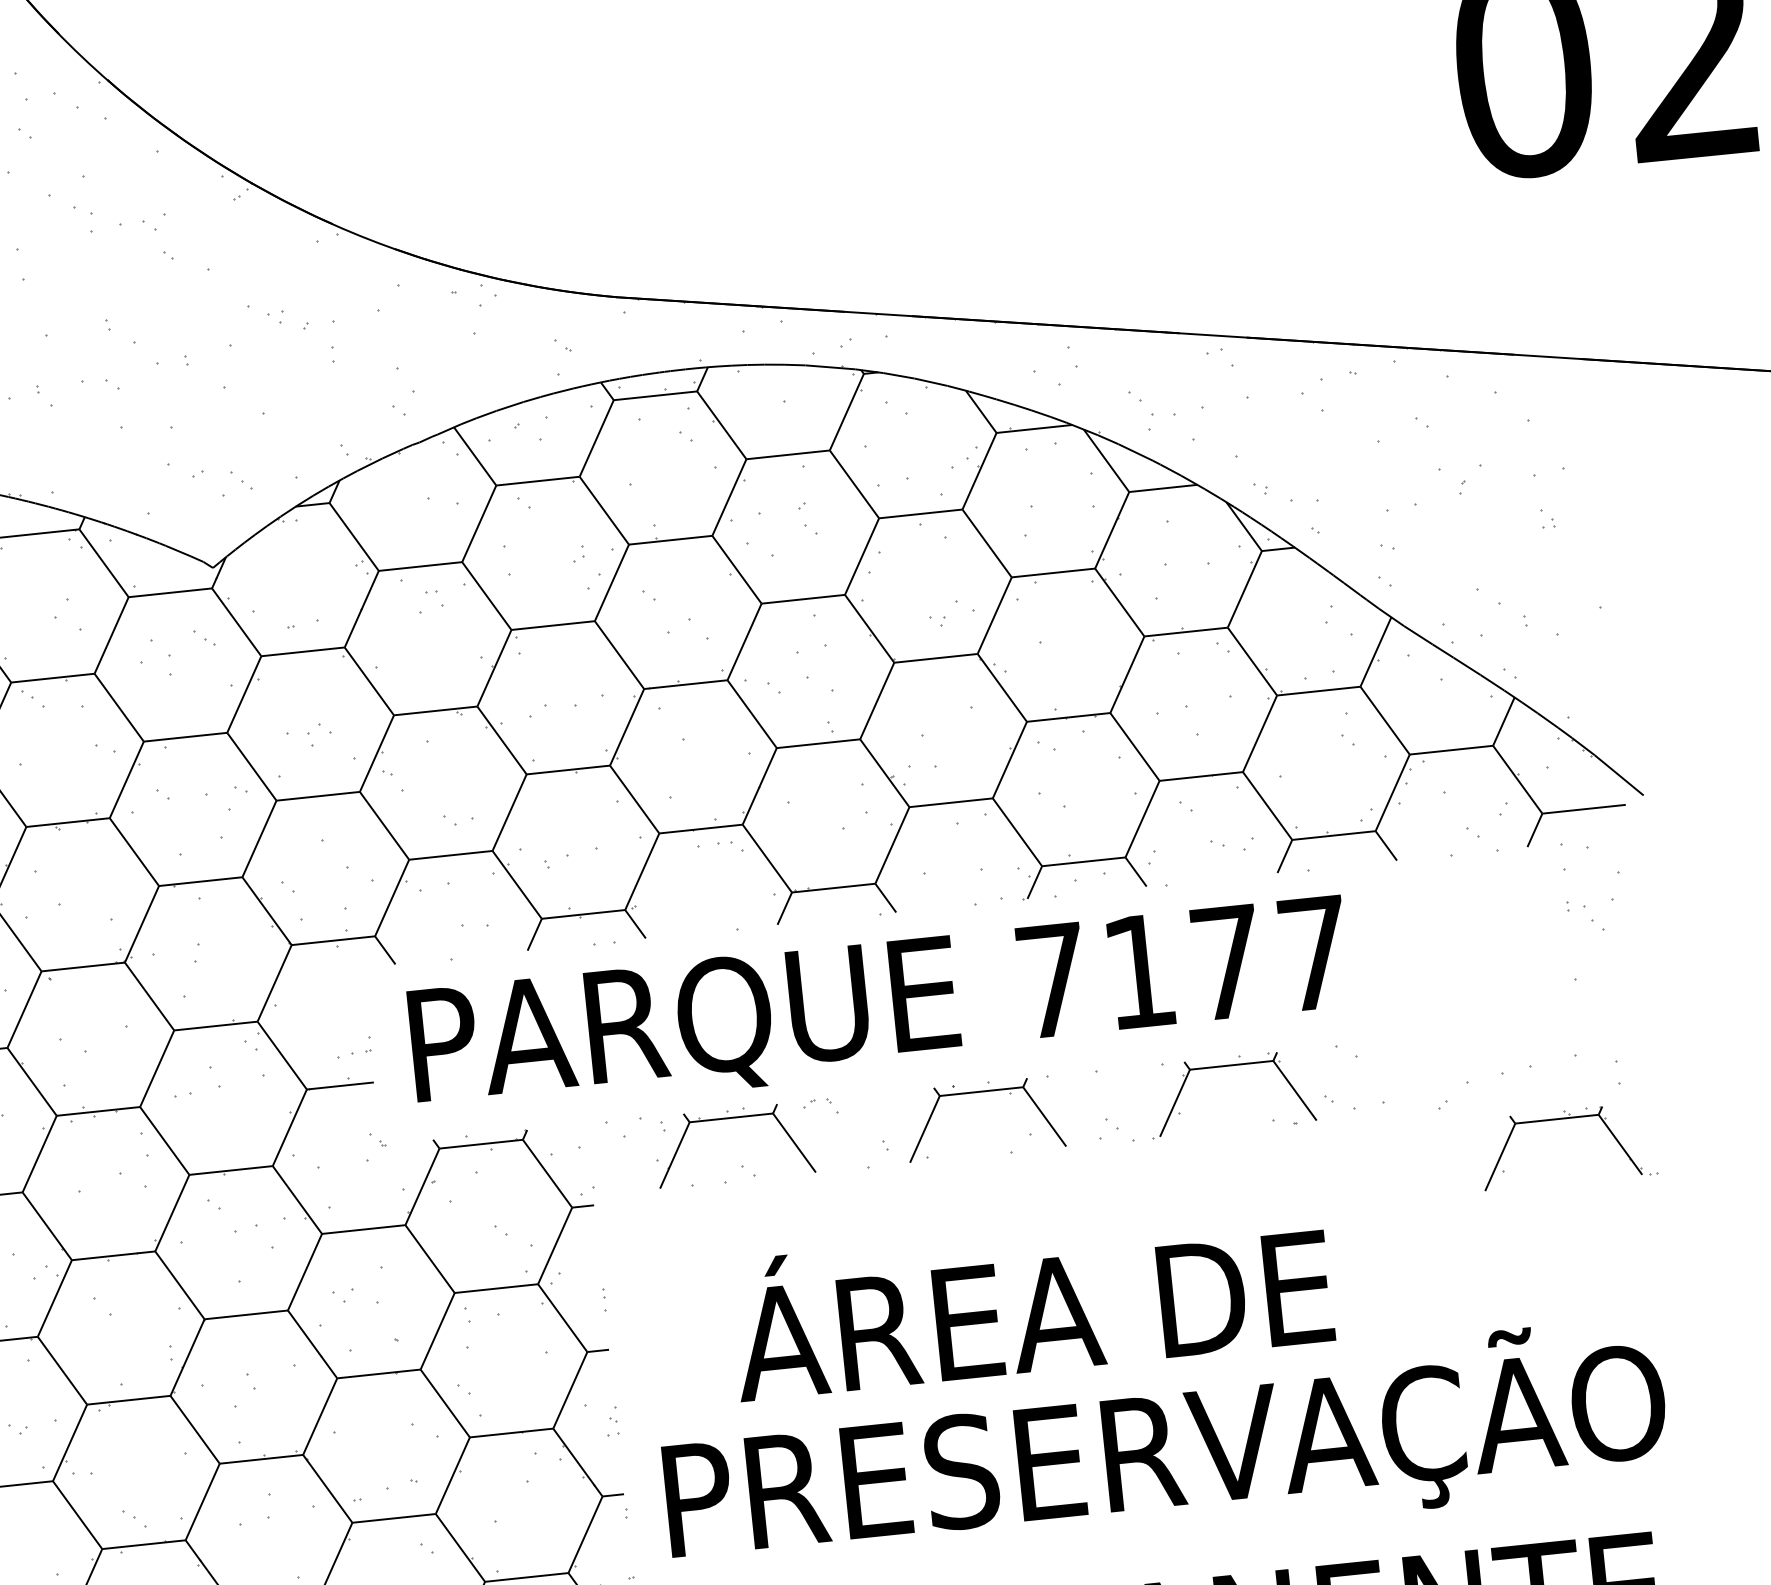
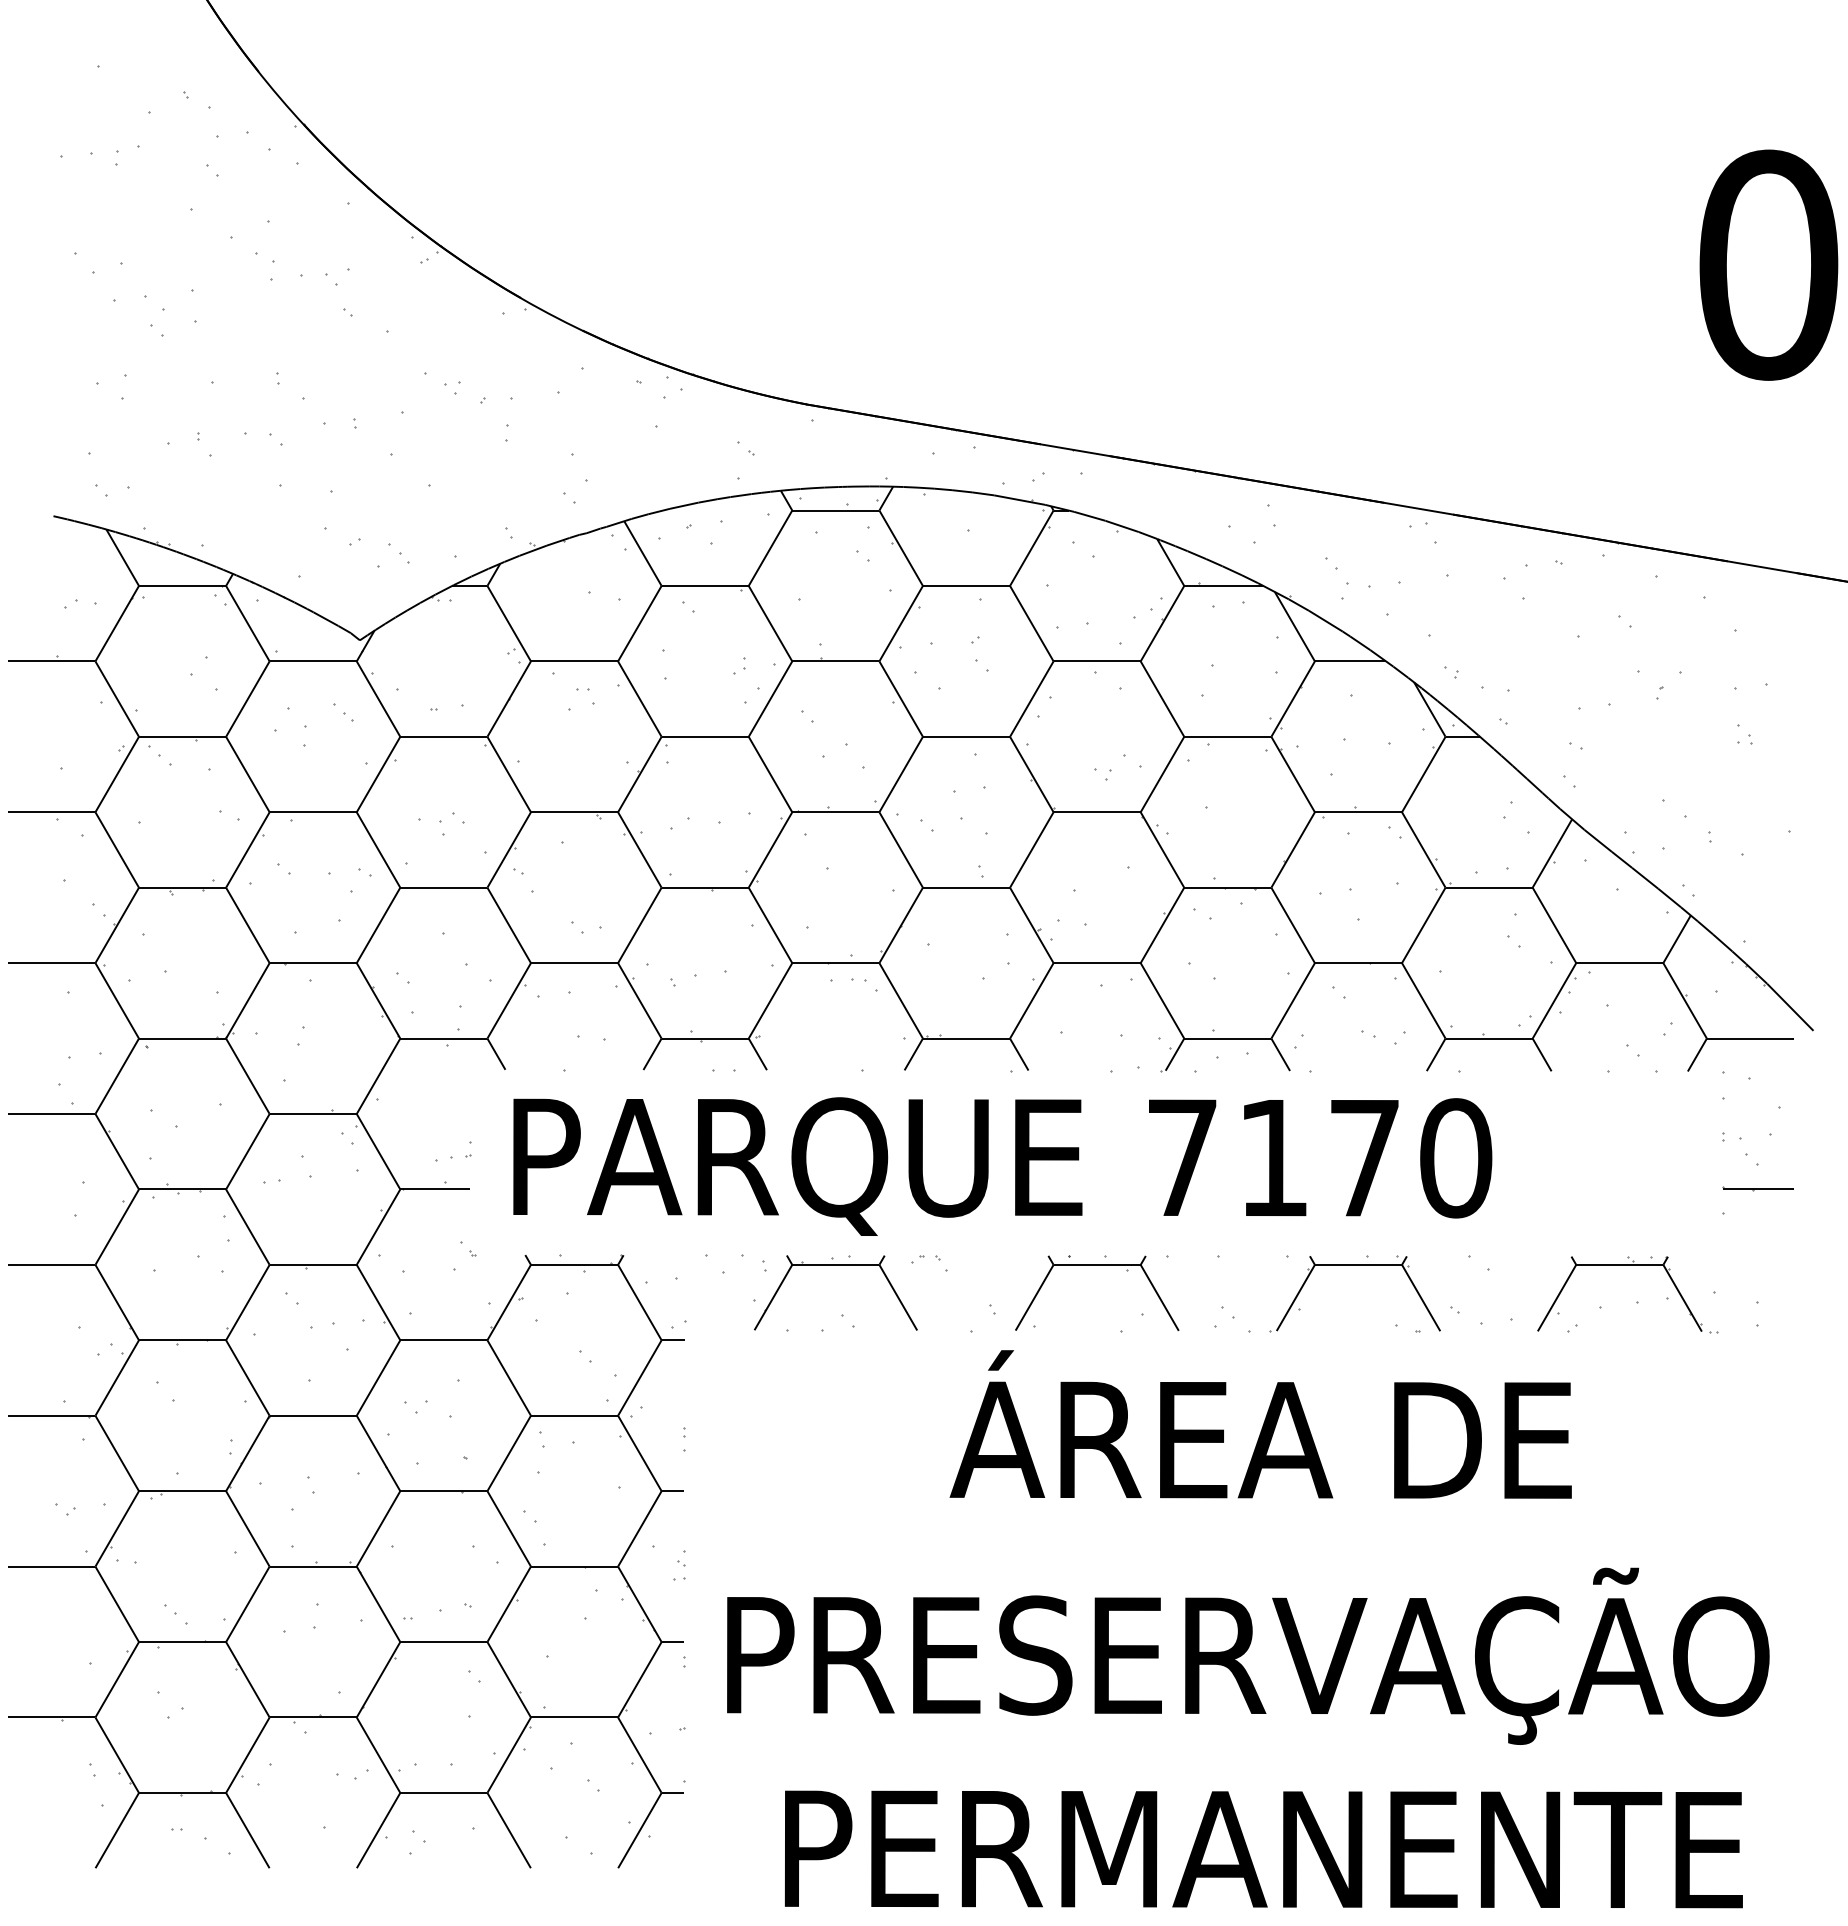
part: (1605, 952) -> (1757, 1188), added
text: (1314, 953) -> (1456, 1158), 7177 -> 7170
part: (1564, 1119) -> (1627, 1265), moved
text: (1030, 1300) -> (1260, 1424), moved

